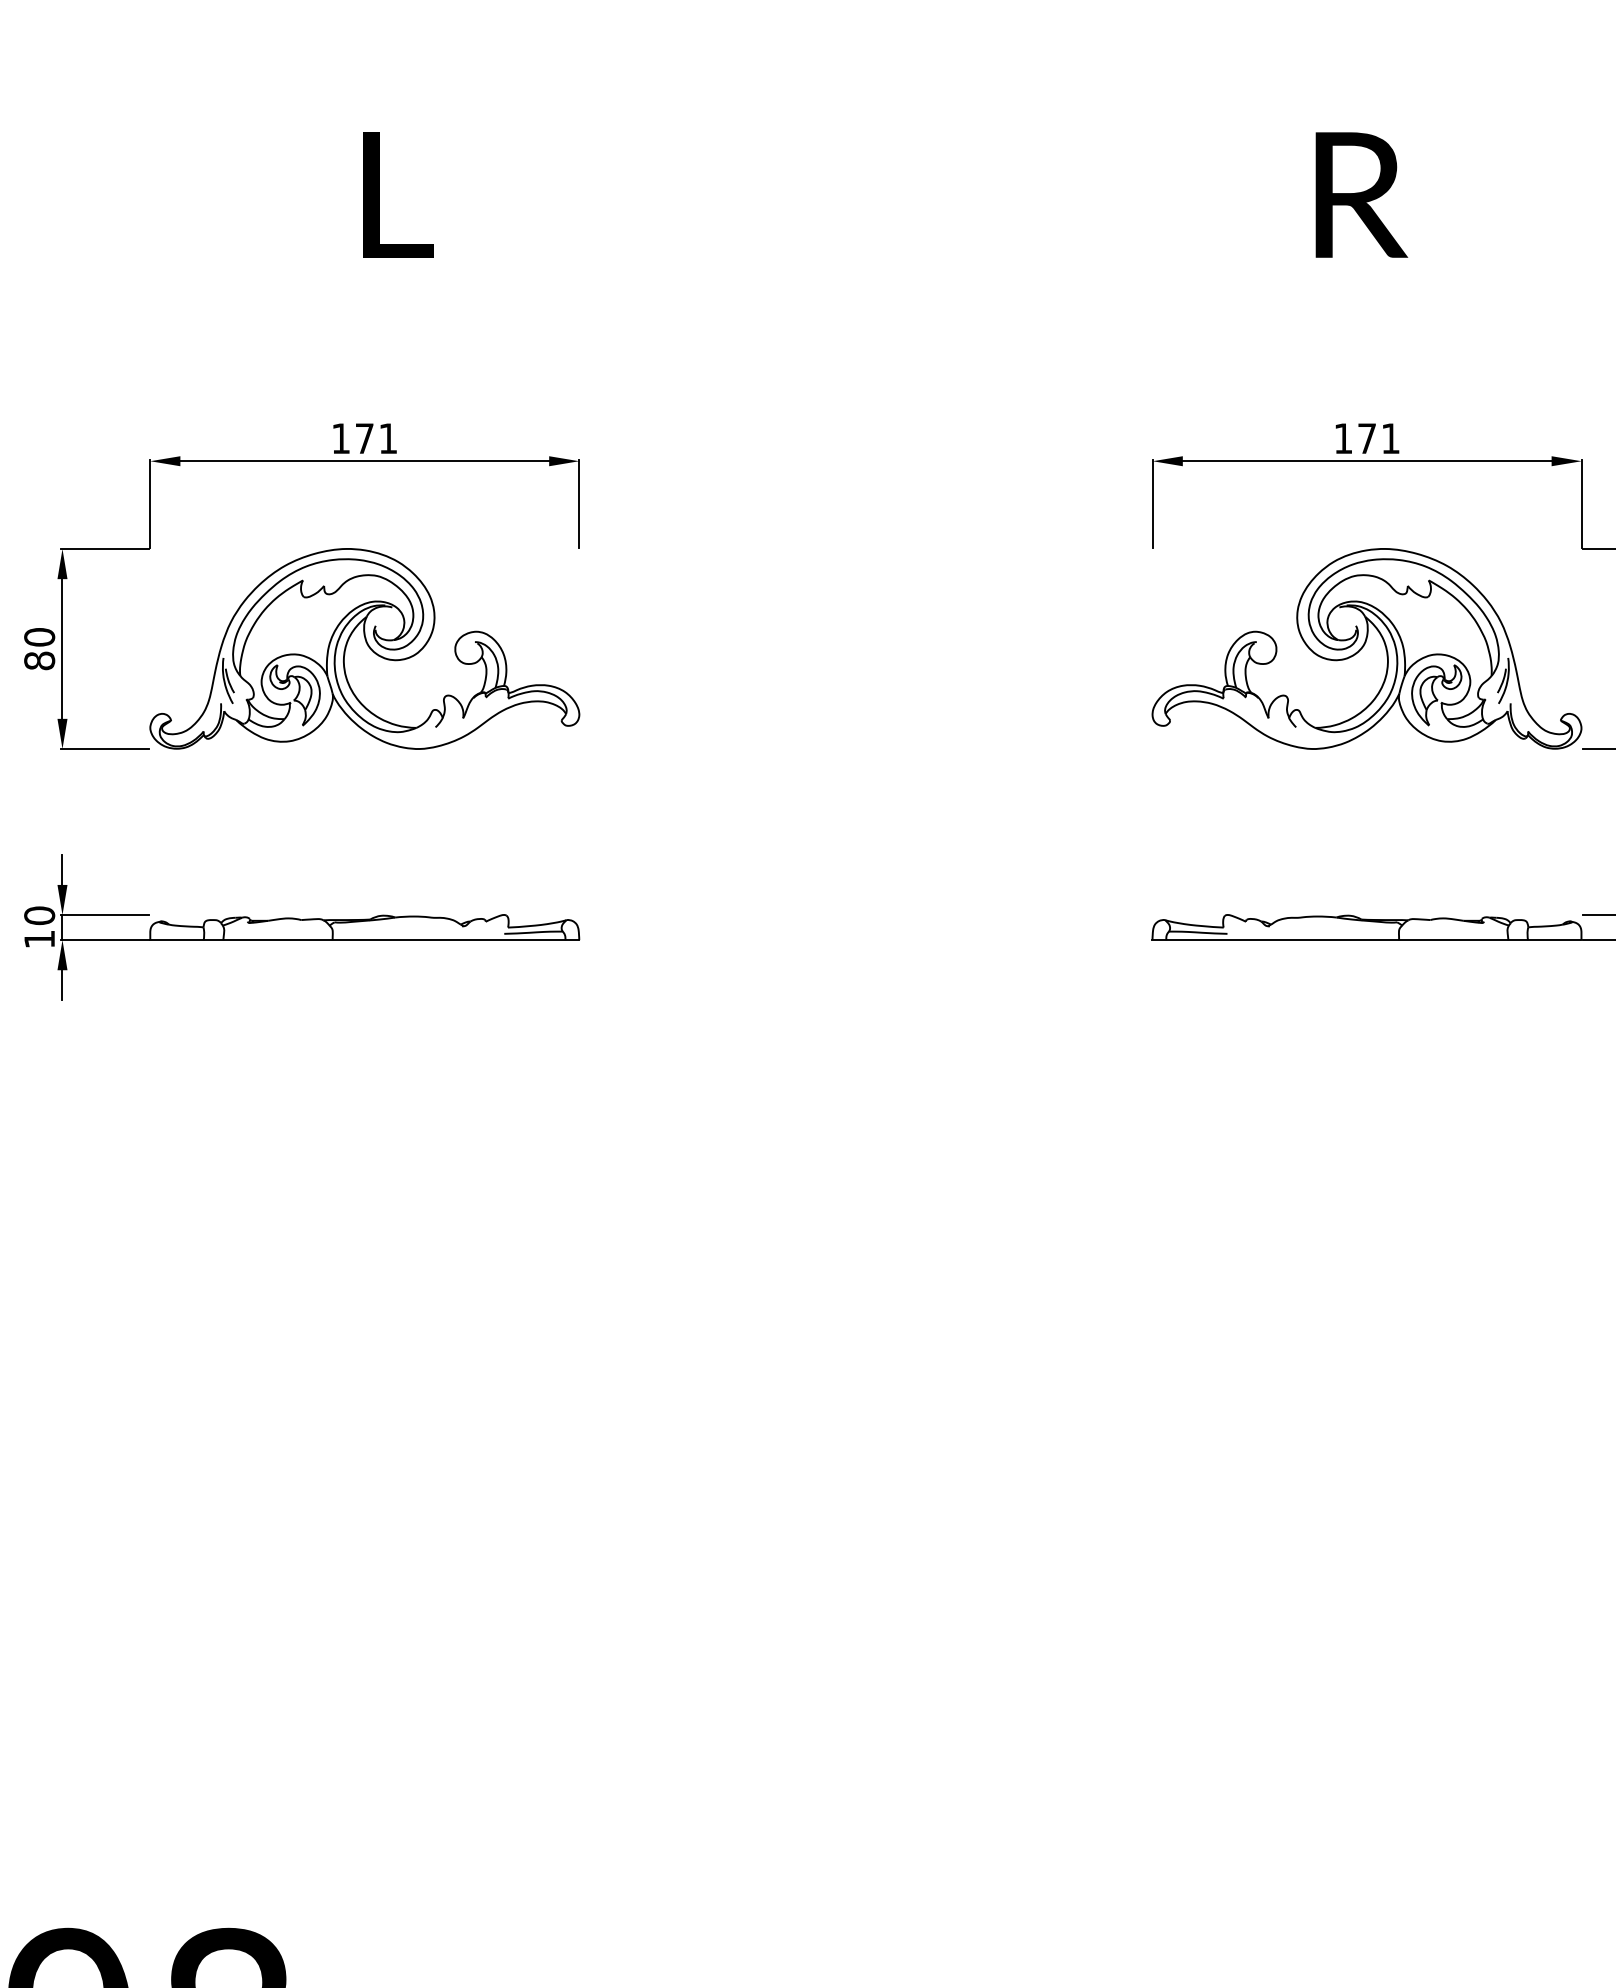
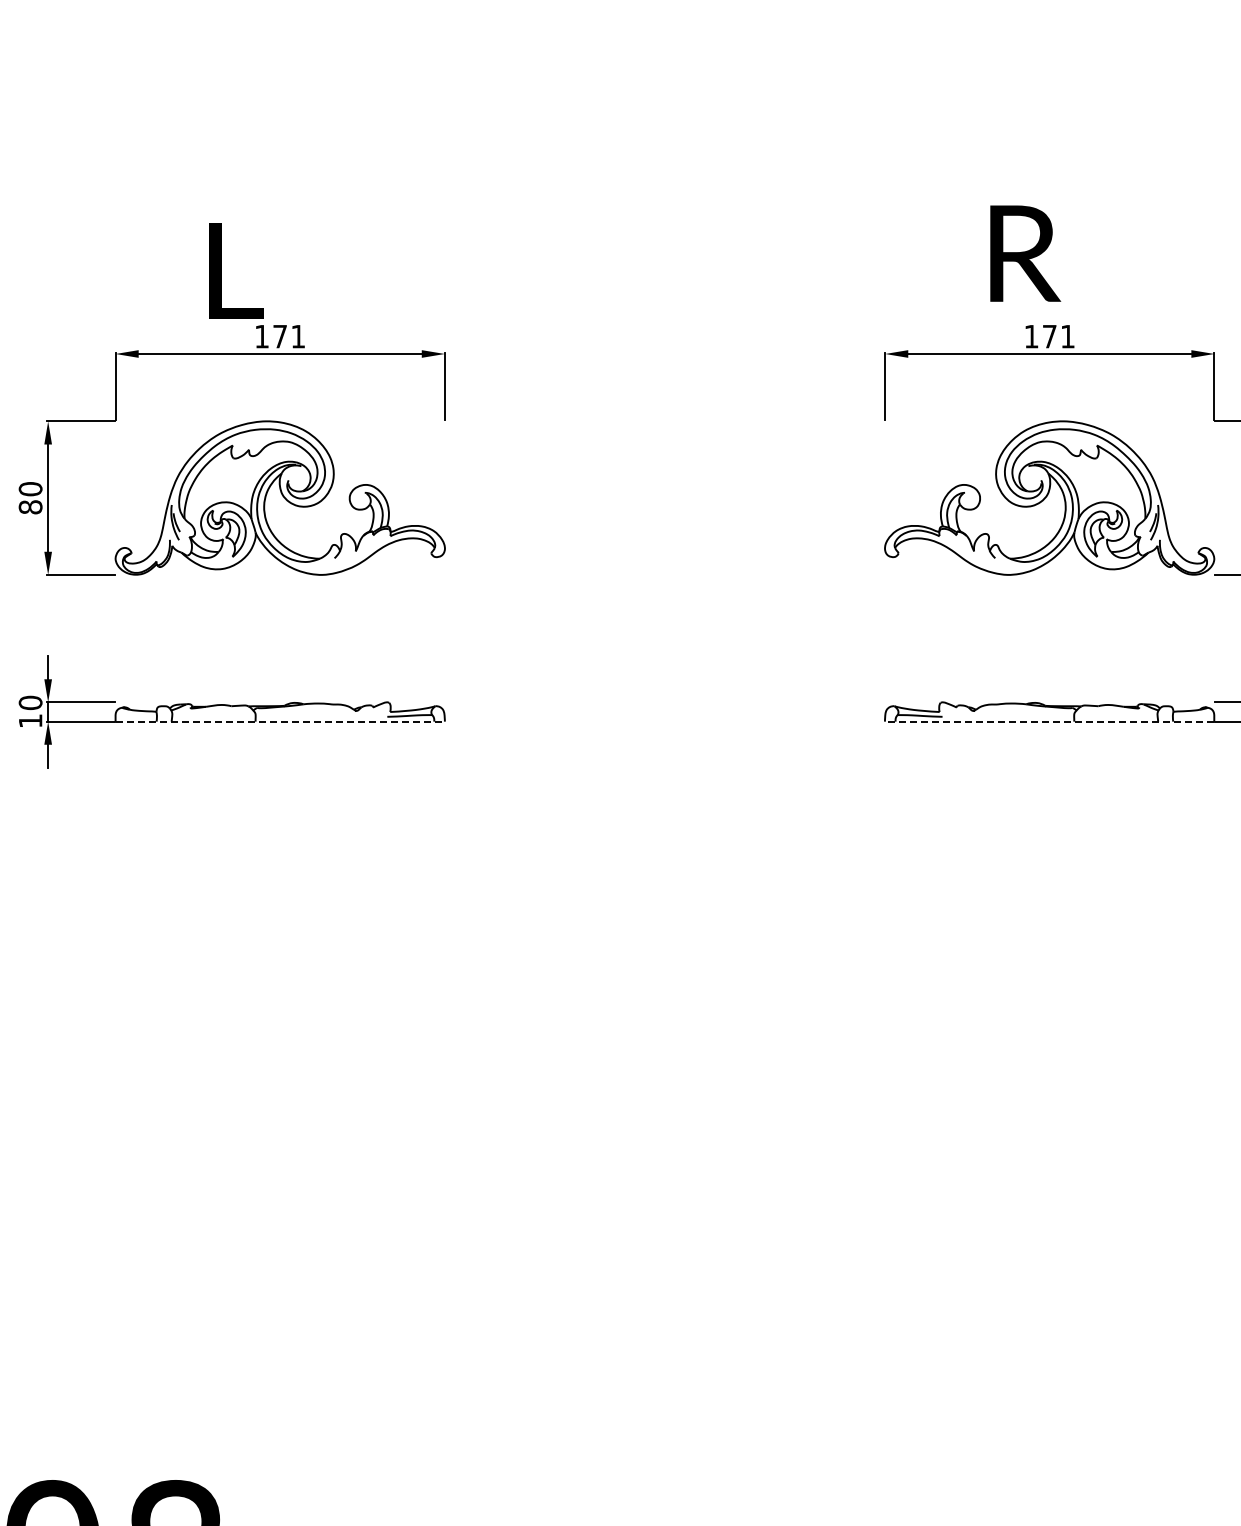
text: (398, 194) -> (236, 270), moved
text: (1361, 194) -> (1025, 253), moved
line: (365, 939) -> (280, 721), solid -> dashed
line: (1366, 939) -> (1049, 721), solid -> dashed

